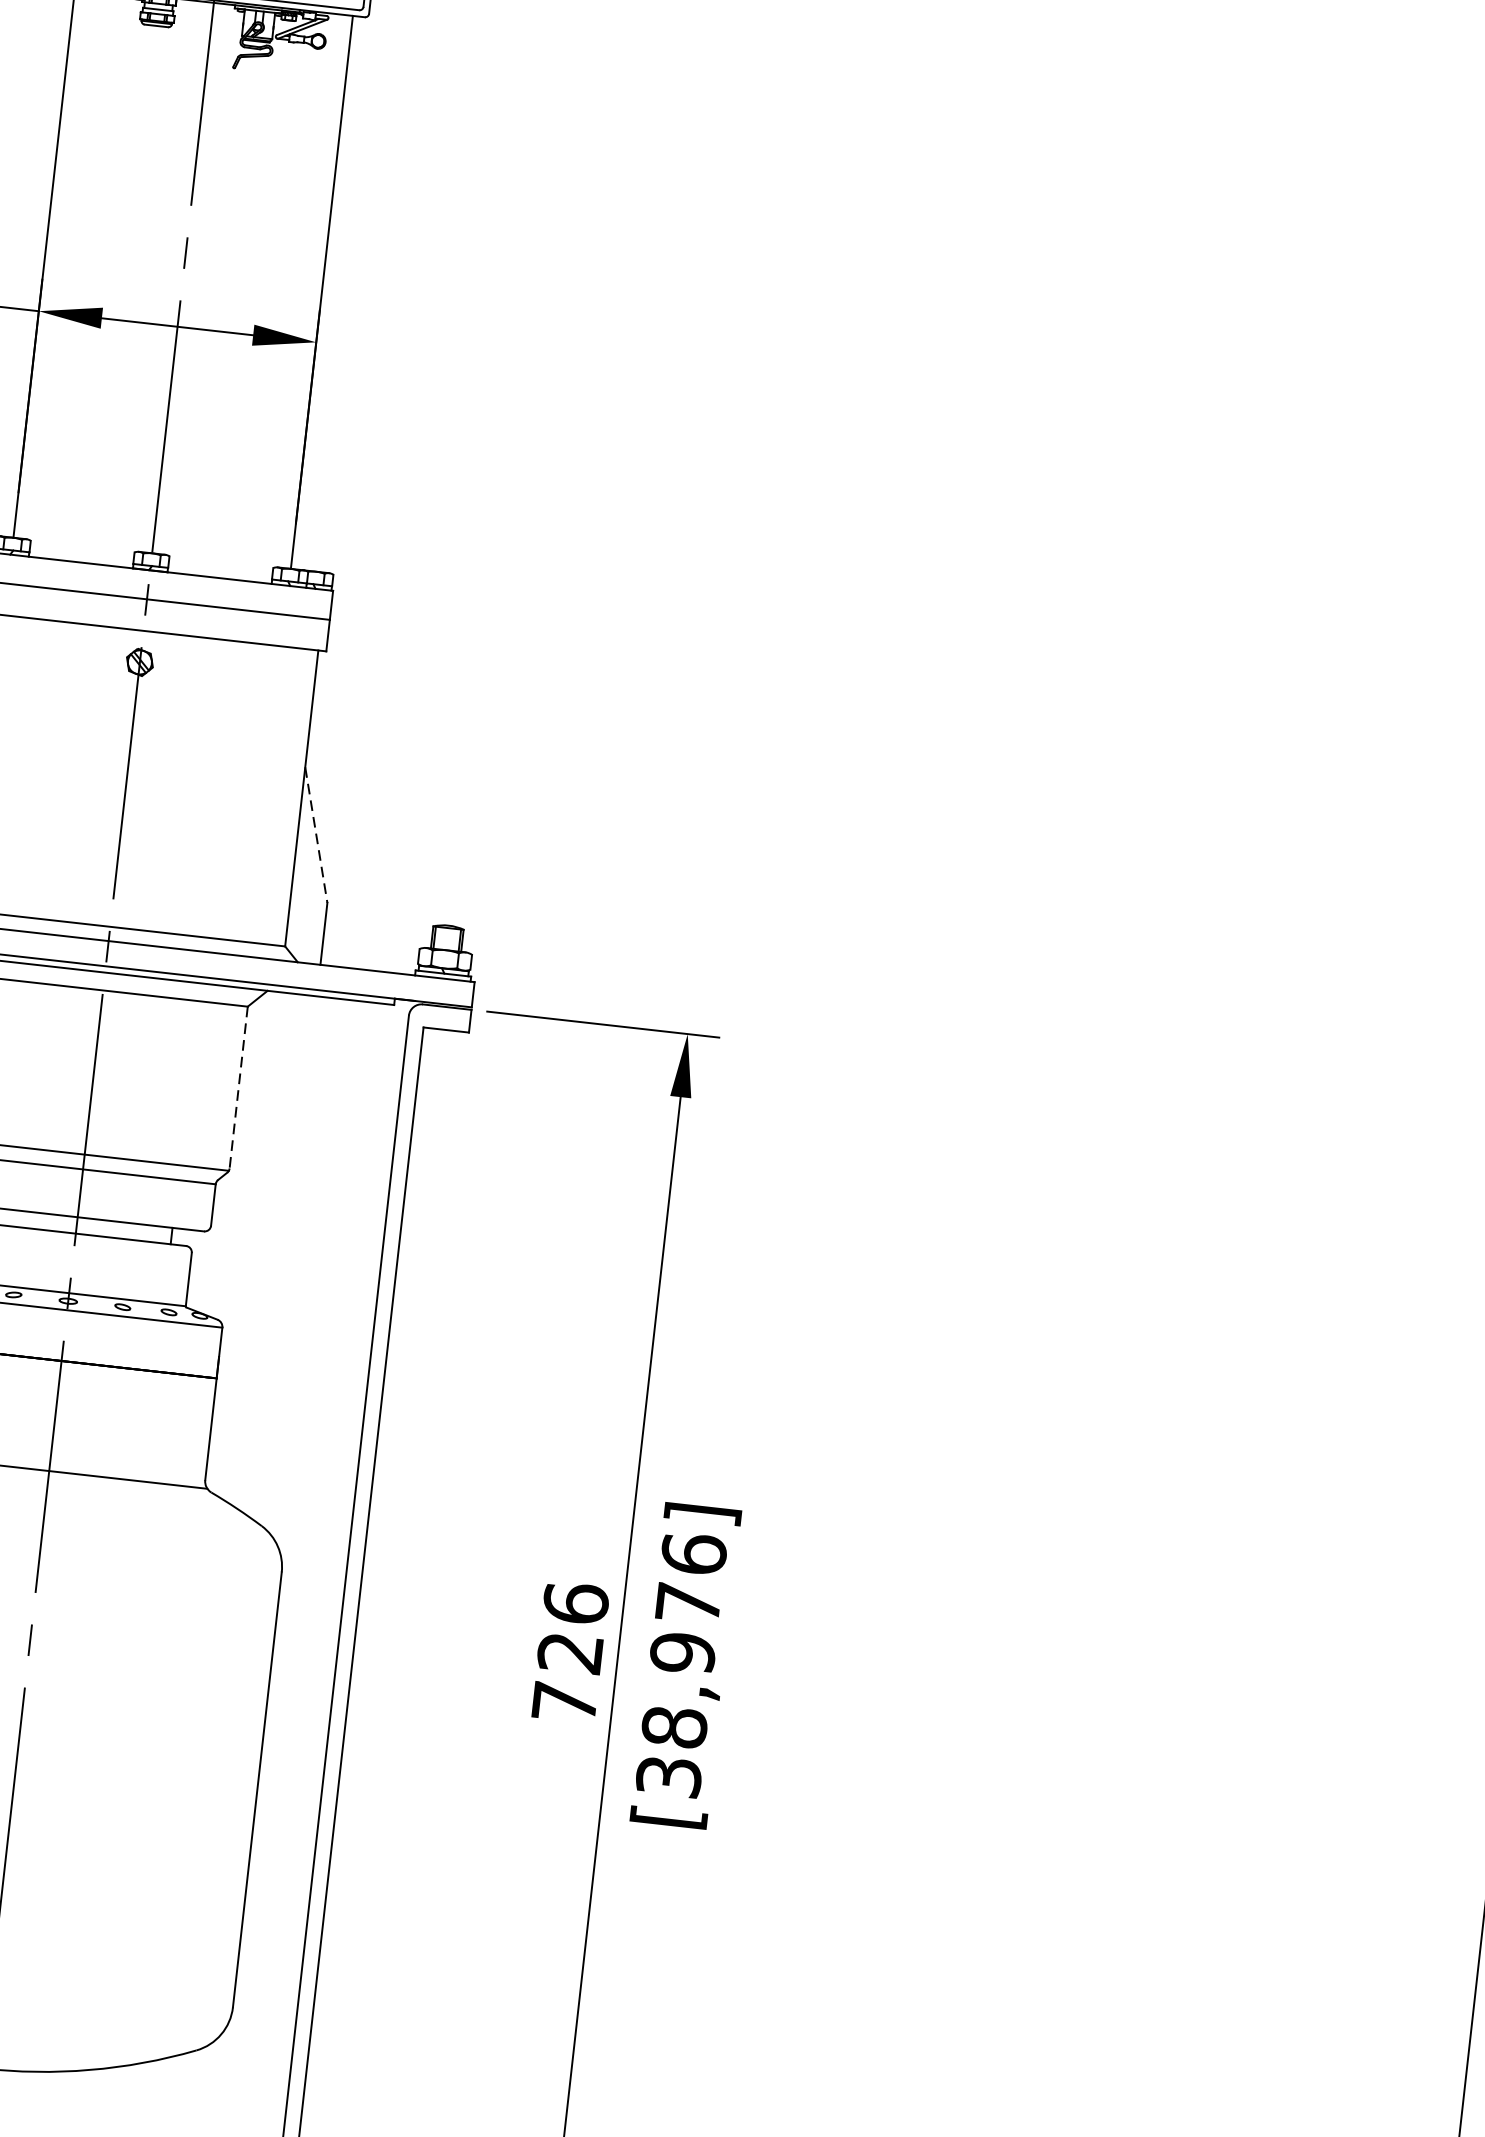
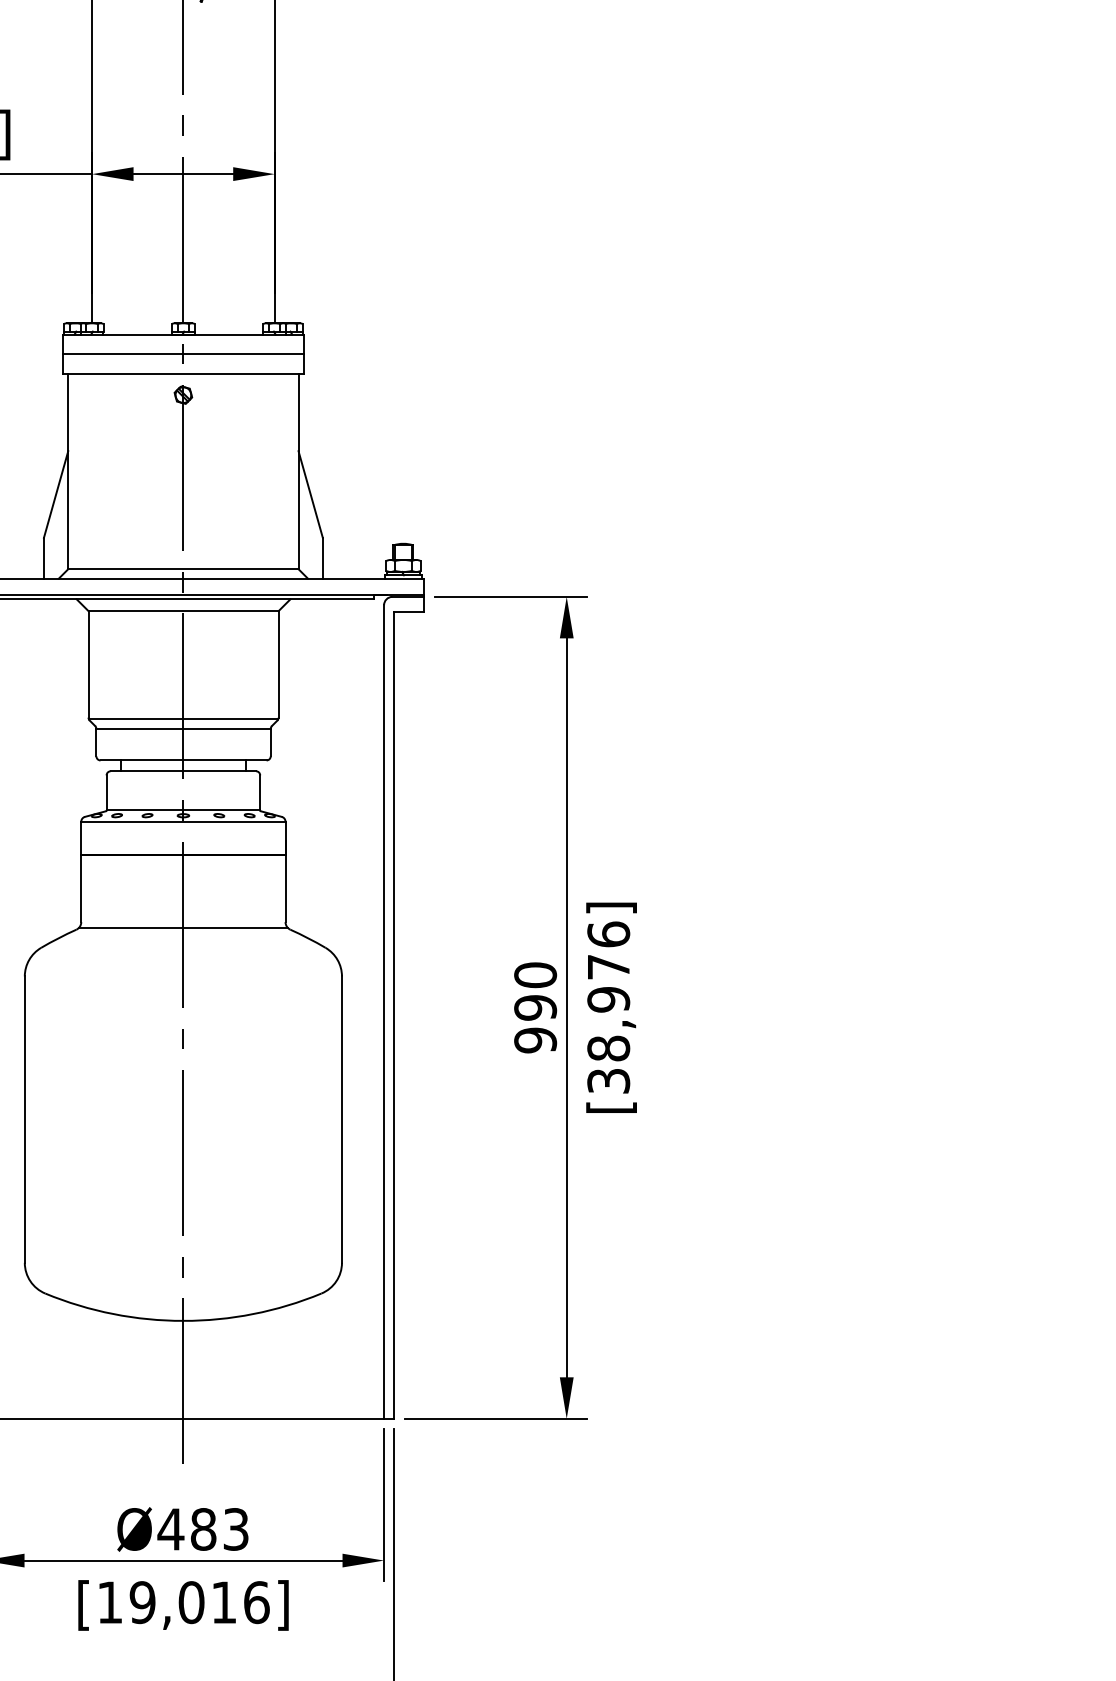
line: (316, 834) -> (310, 494), dashed -> solid
line: (238, 1087) -> (278, 664), dashed -> solid
text: (570, 1652) -> (535, 1007), 726 -> 990

